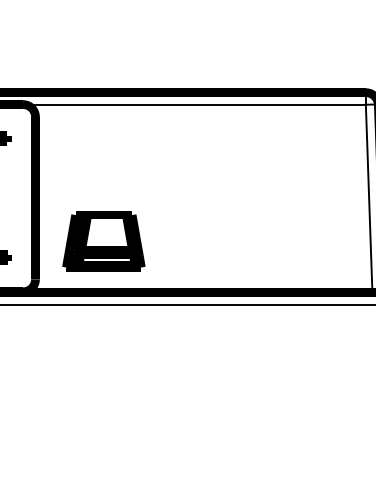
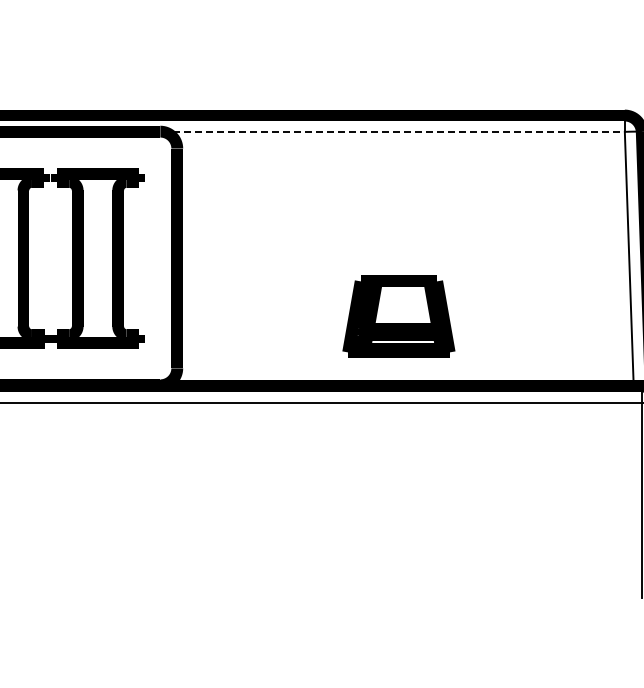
line: (195, 104) -> (393, 131), solid -> dashed
part: (103, 241) -> (398, 316), moved

